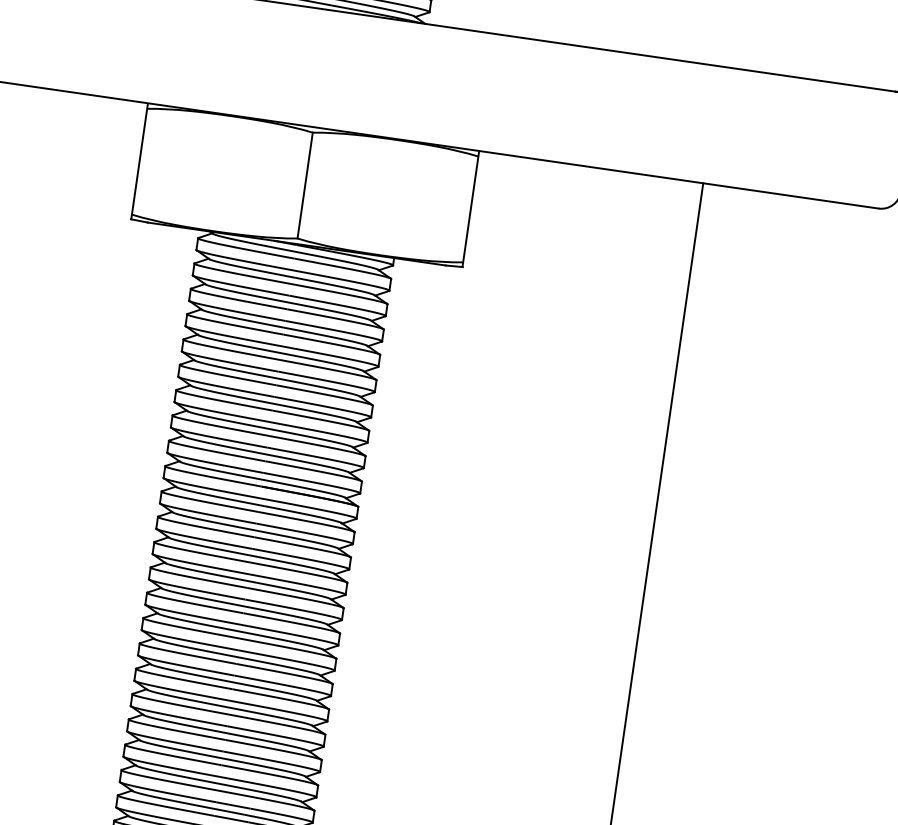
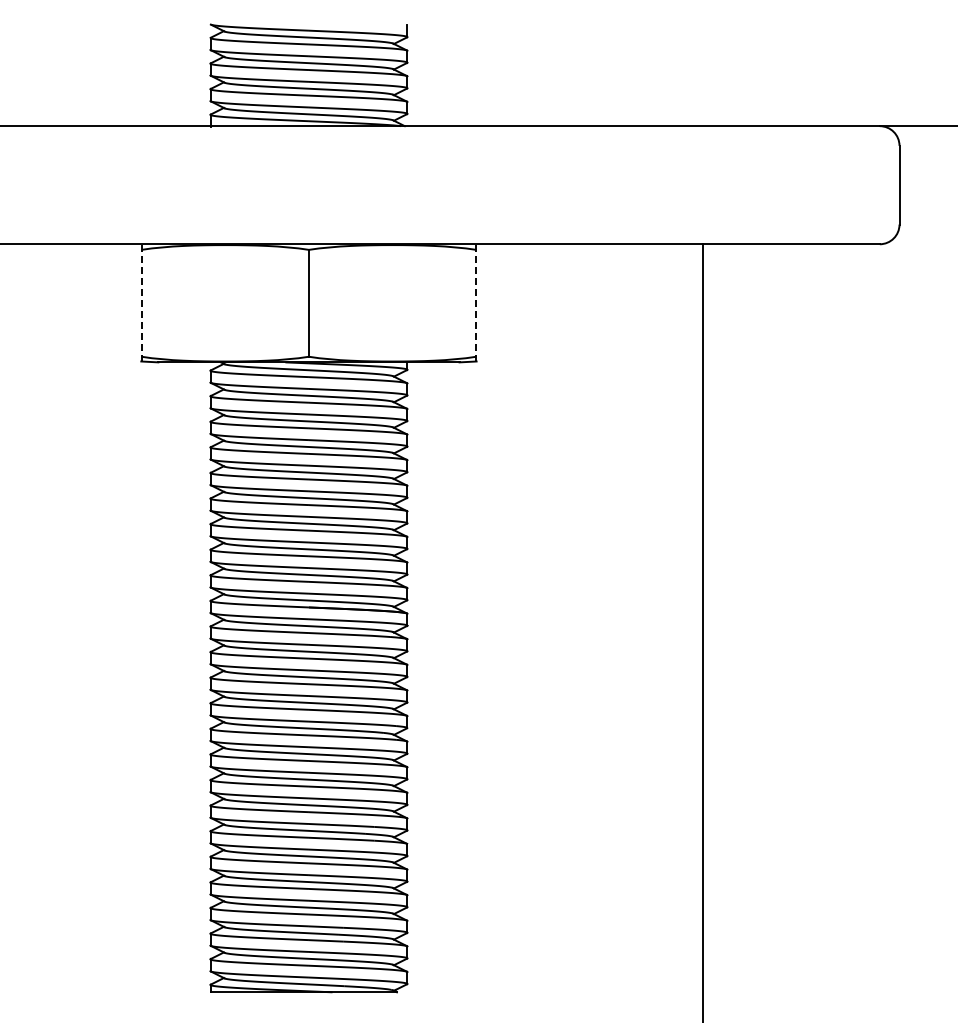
line: (139, 160) -> (141, 302), solid -> dashed
line: (470, 209) -> (476, 303), solid -> dashed

